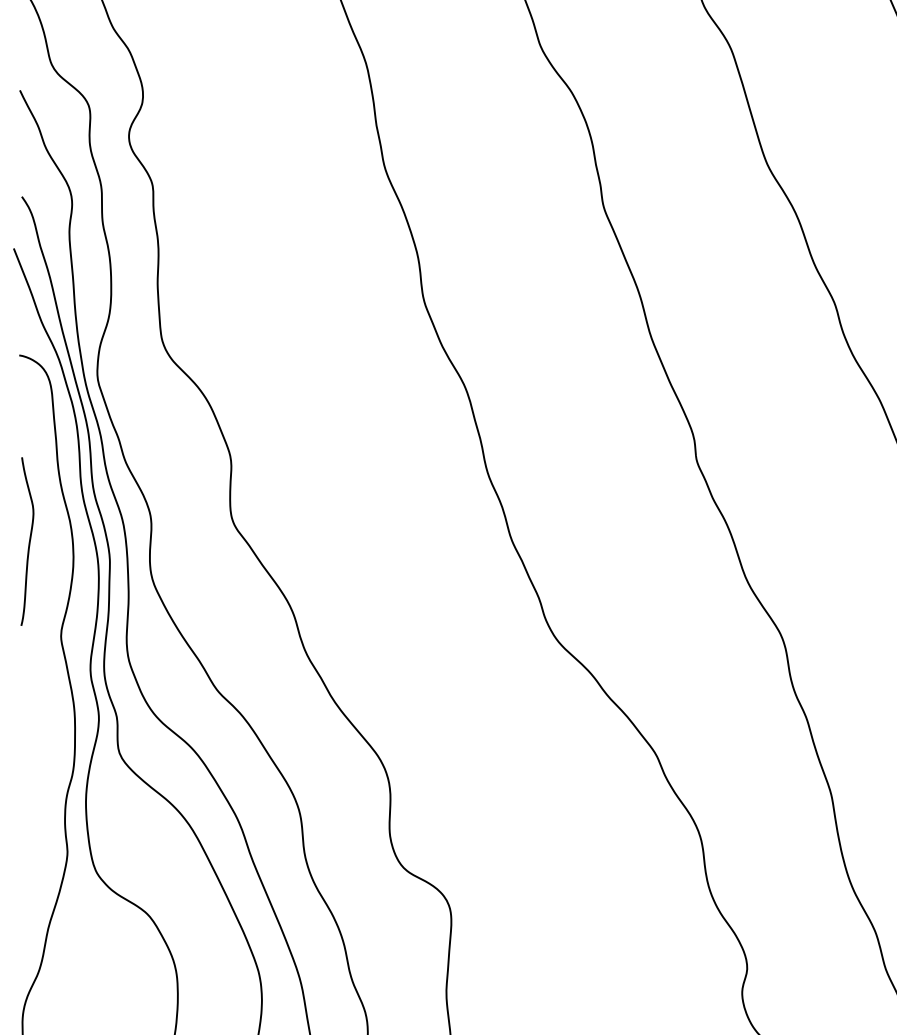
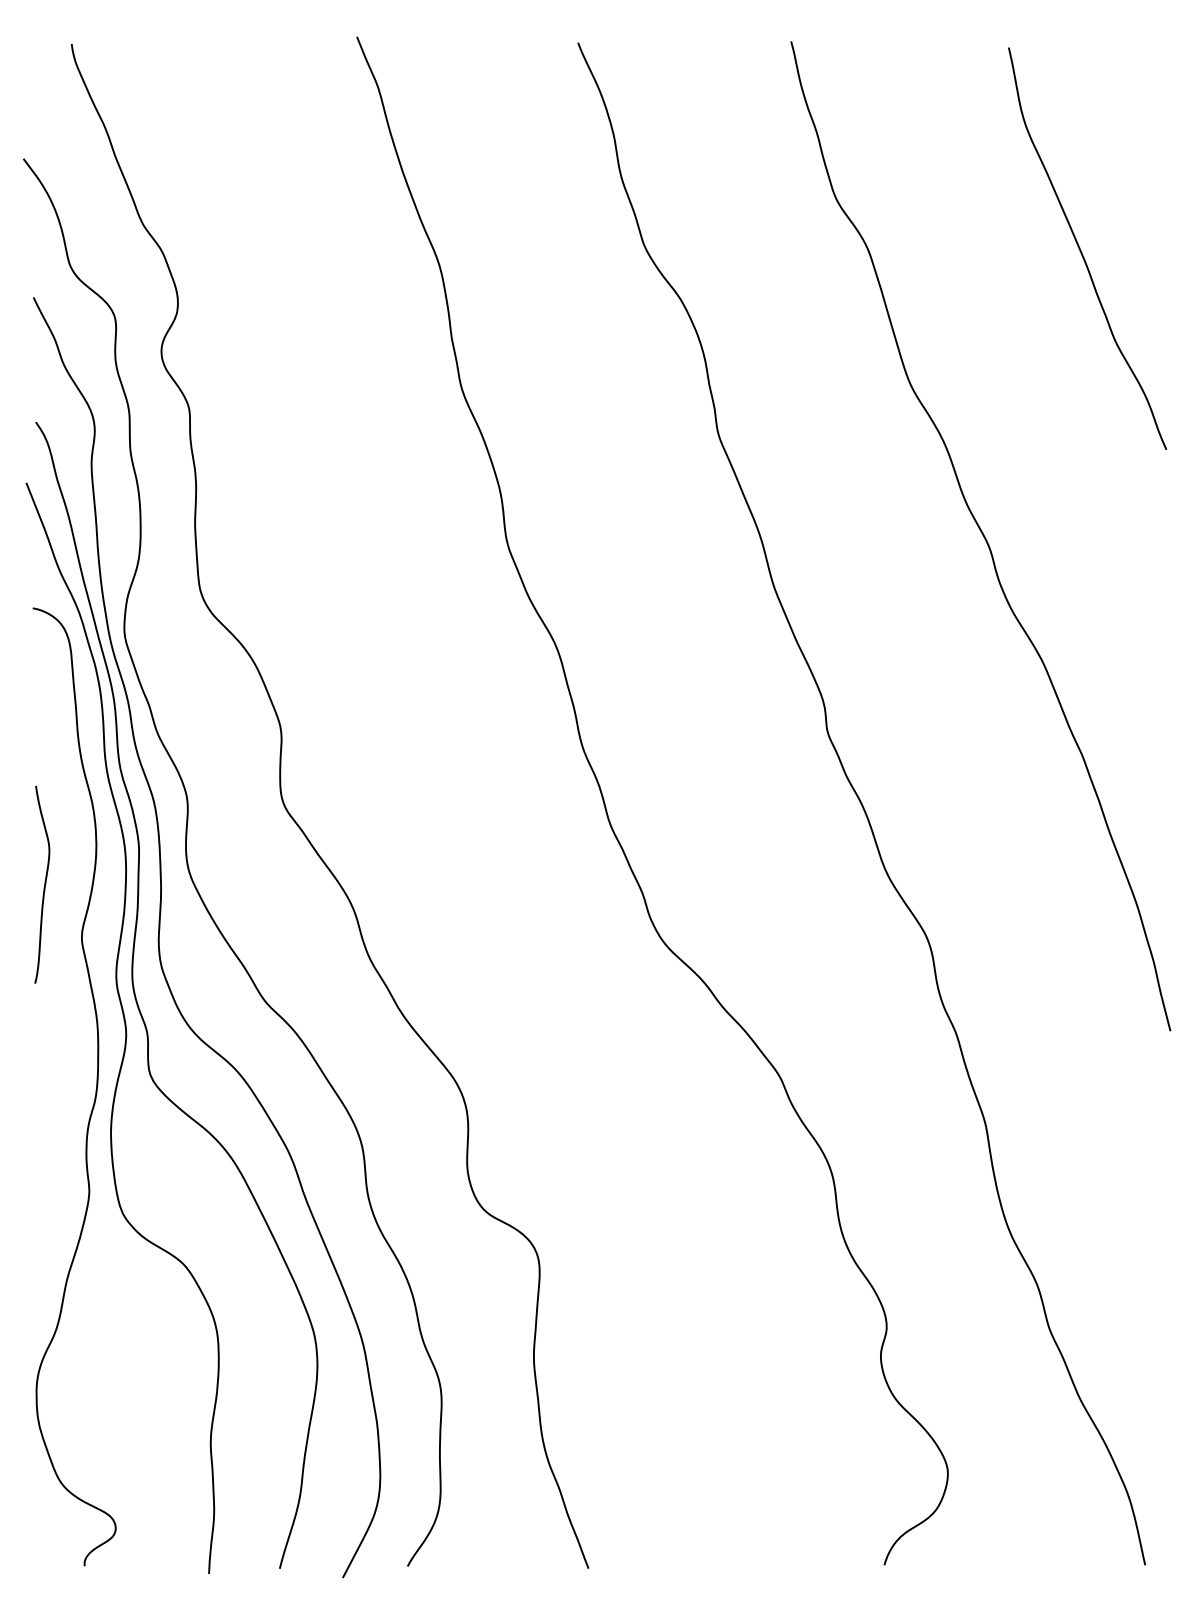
curve: (29, 541) -> (44, 884), moved

